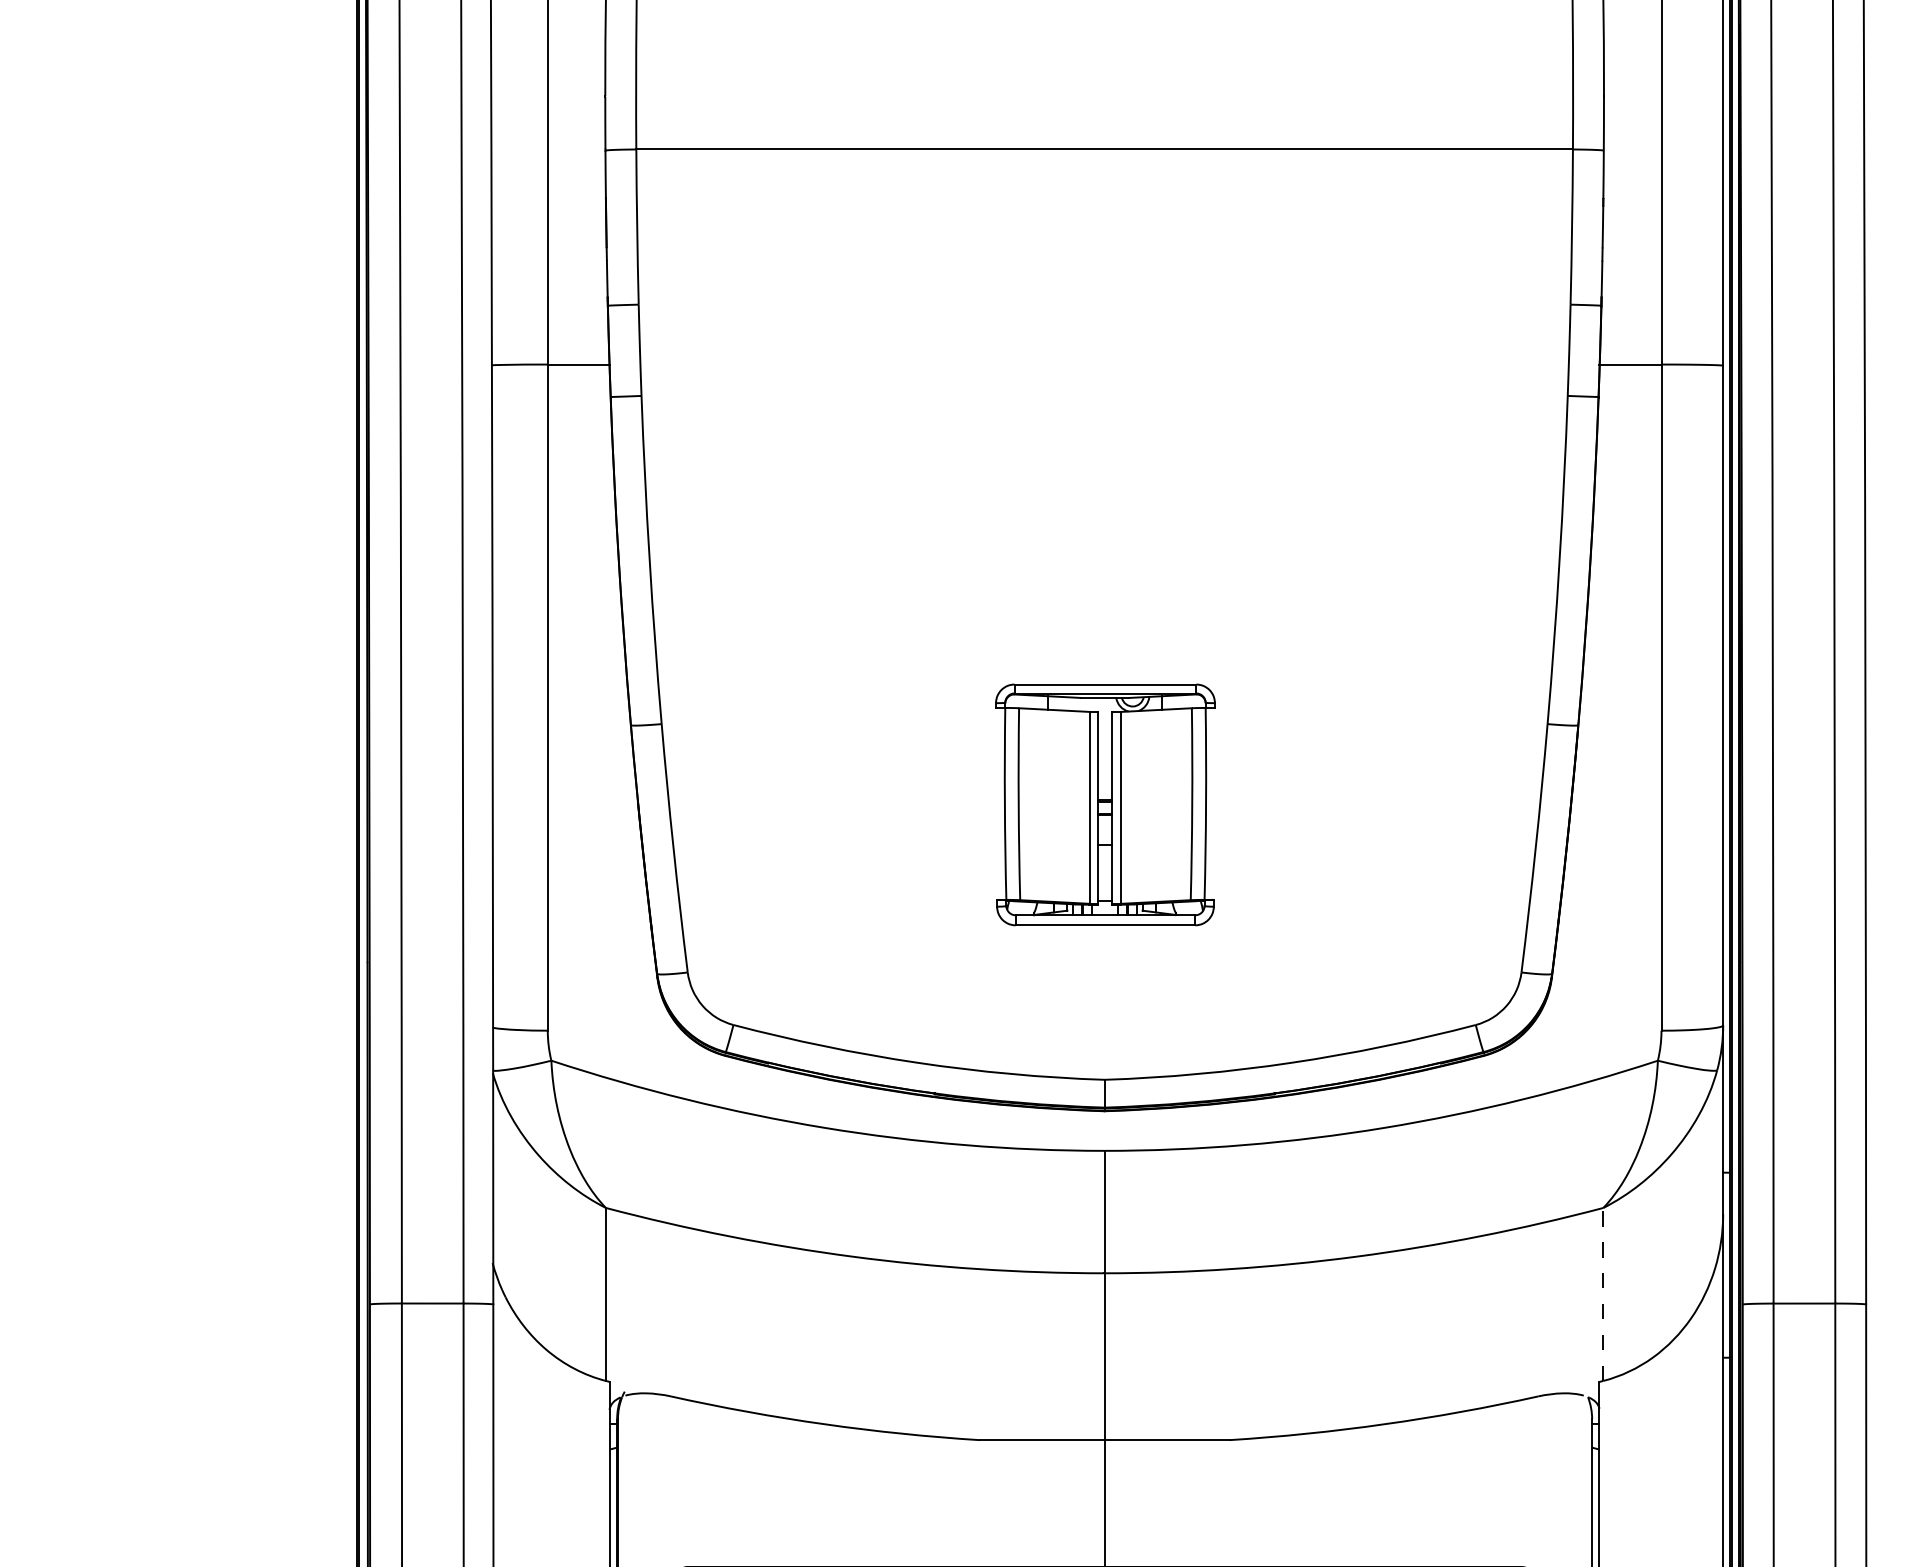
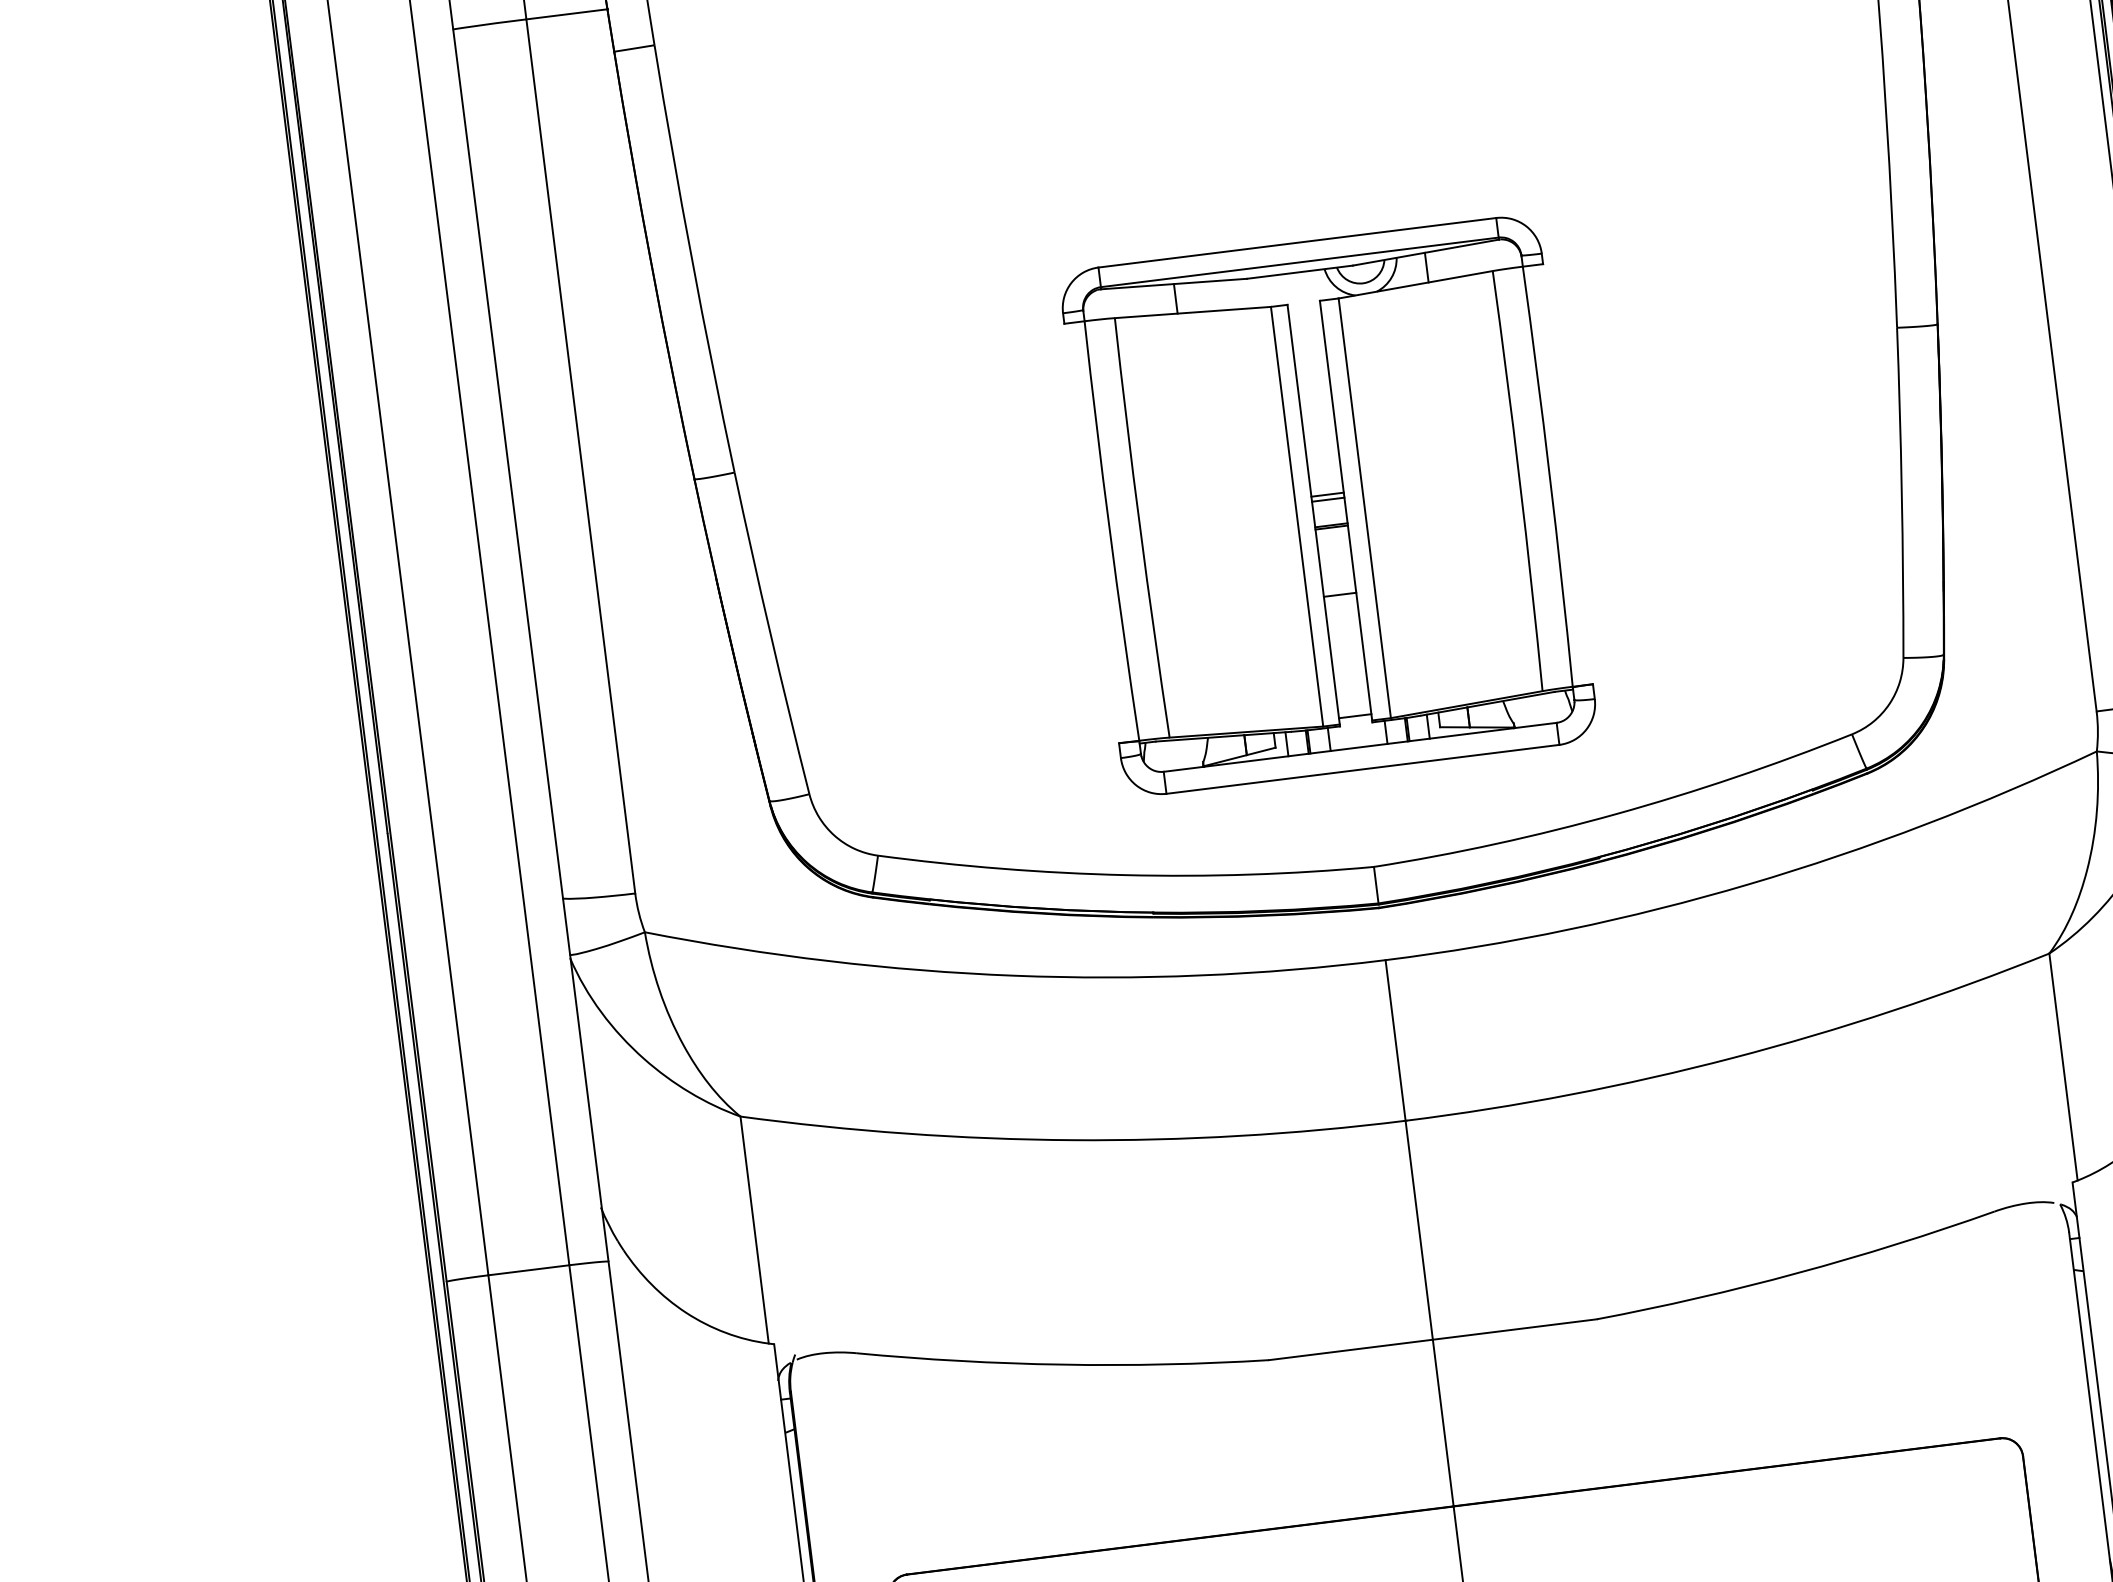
part: (1105, 804) -> (1330, 505), size x1.67
line: (1603, 1293) -> (2063, 1065), dashed -> solid

